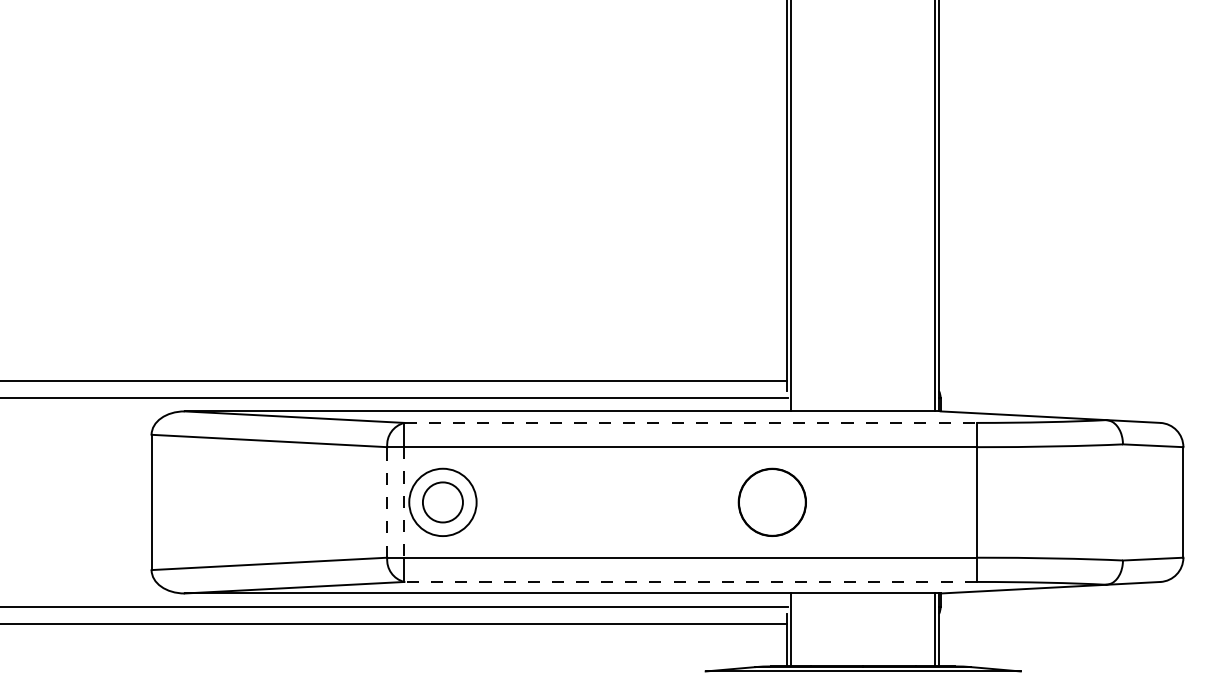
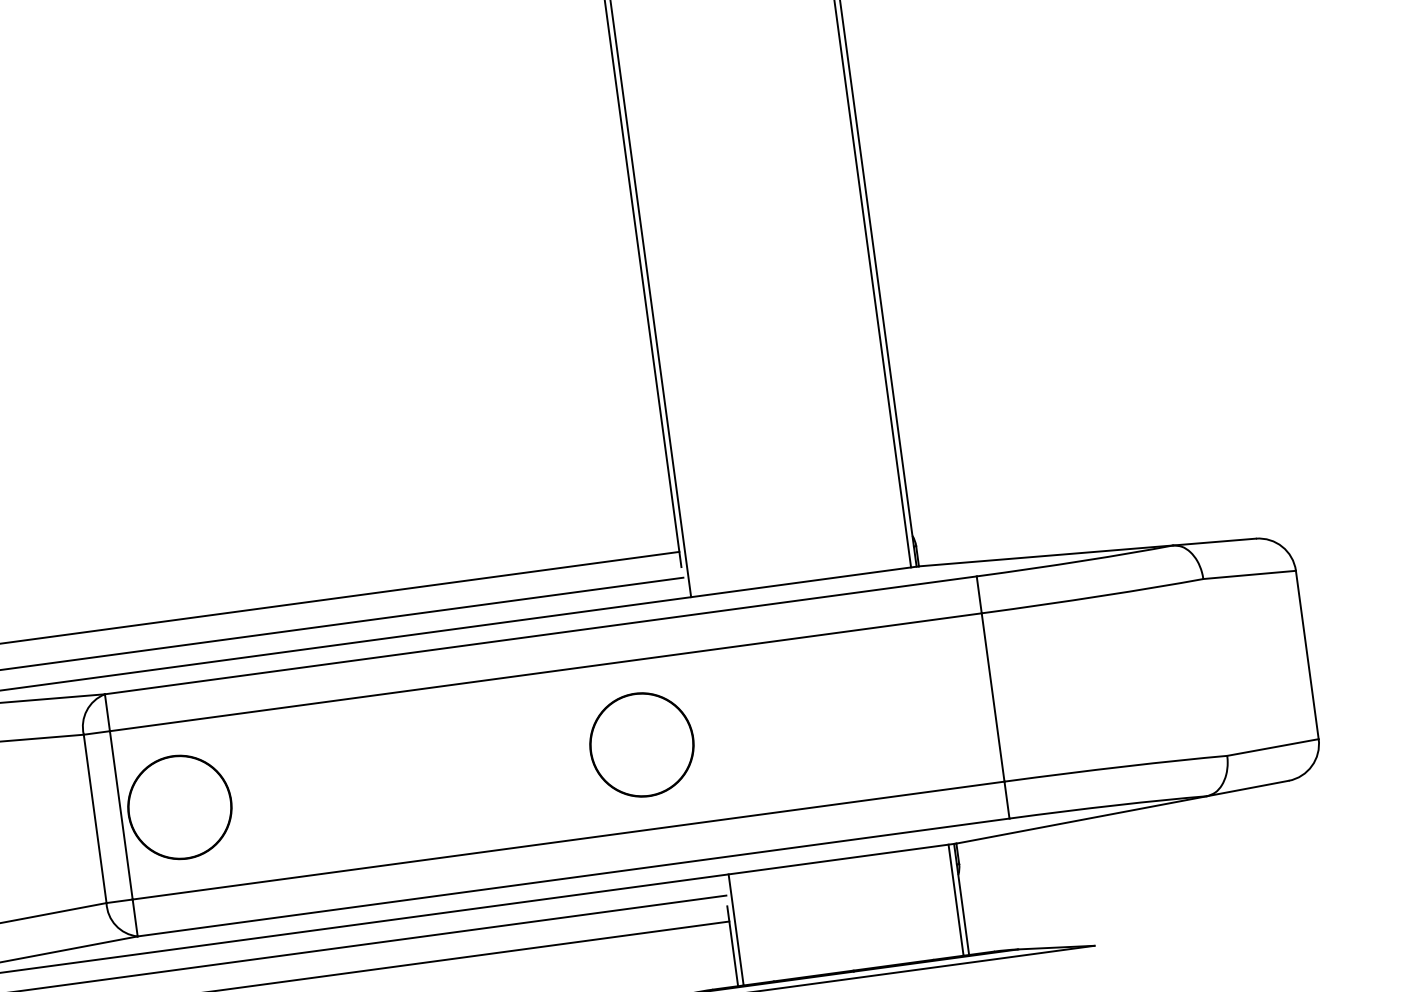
line: (691, 422) -> (541, 634), dashed -> solid
line: (387, 501) -> (95, 817), dashed -> solid
circle: (771, 501) -> (640, 743), moved
line: (404, 502) -> (121, 815), dashed -> solid
circle: (442, 502) -> (179, 807), size x1.67
line: (690, 581) -> (573, 876), dashed -> solid

